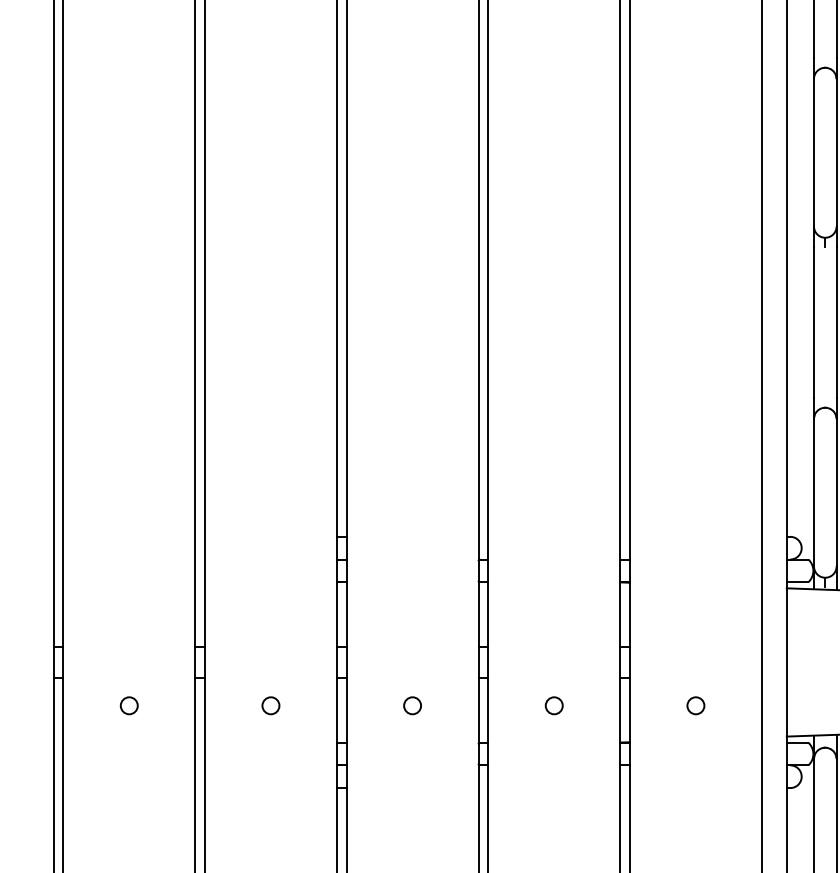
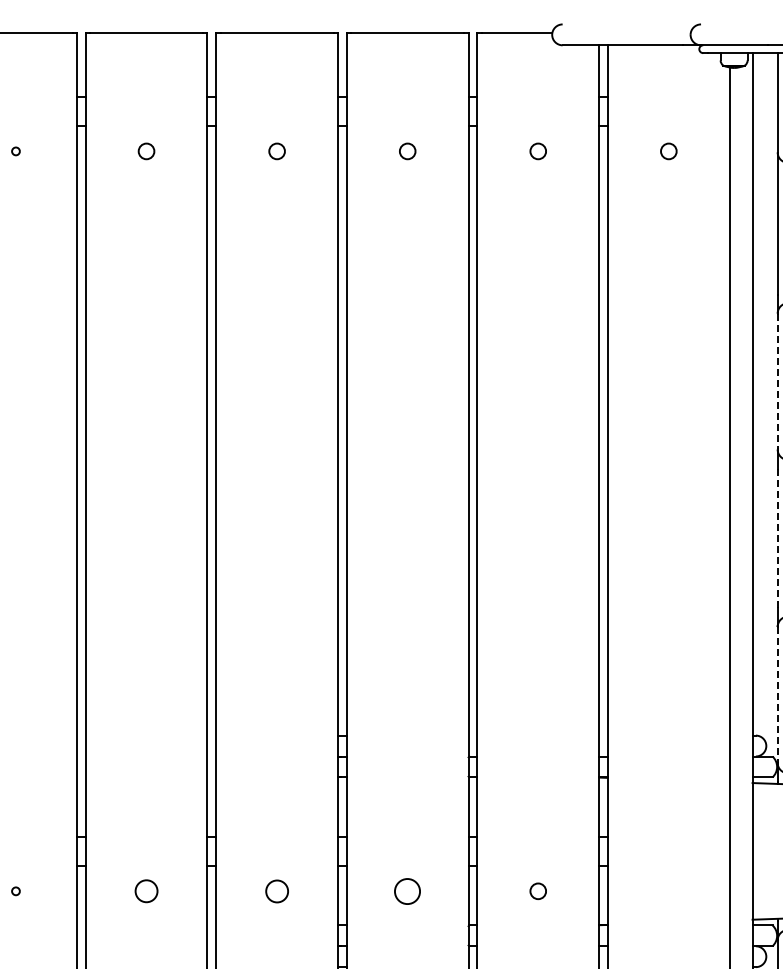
line: (813, 152) -> (777, 381), solid -> dashed
line: (813, 323) -> (777, 538), solid -> dashed
line: (813, 492) -> (777, 694), solid -> dashed
circle: (270, 704) -> (276, 890), size x1.4
circle: (412, 704) -> (407, 890), size x1.6
circle: (695, 704) -> (668, 890), removed
circle: (129, 705) -> (146, 891), size x1.4

